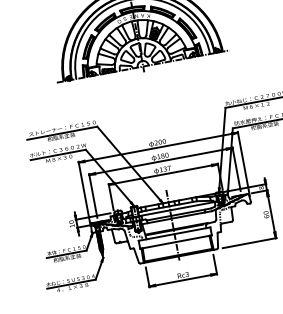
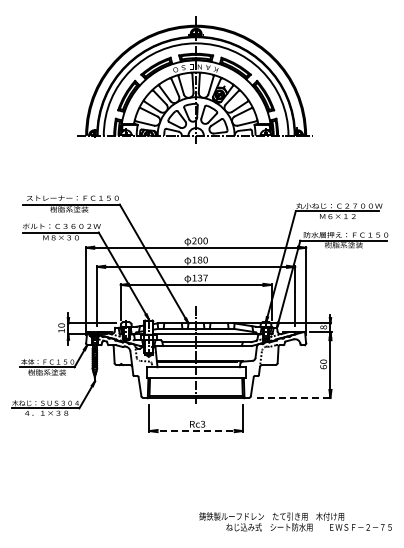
line: (249, 243) -> (294, 398), solid -> dashed
line: (183, 280) -> (196, 431), solid -> dashed

